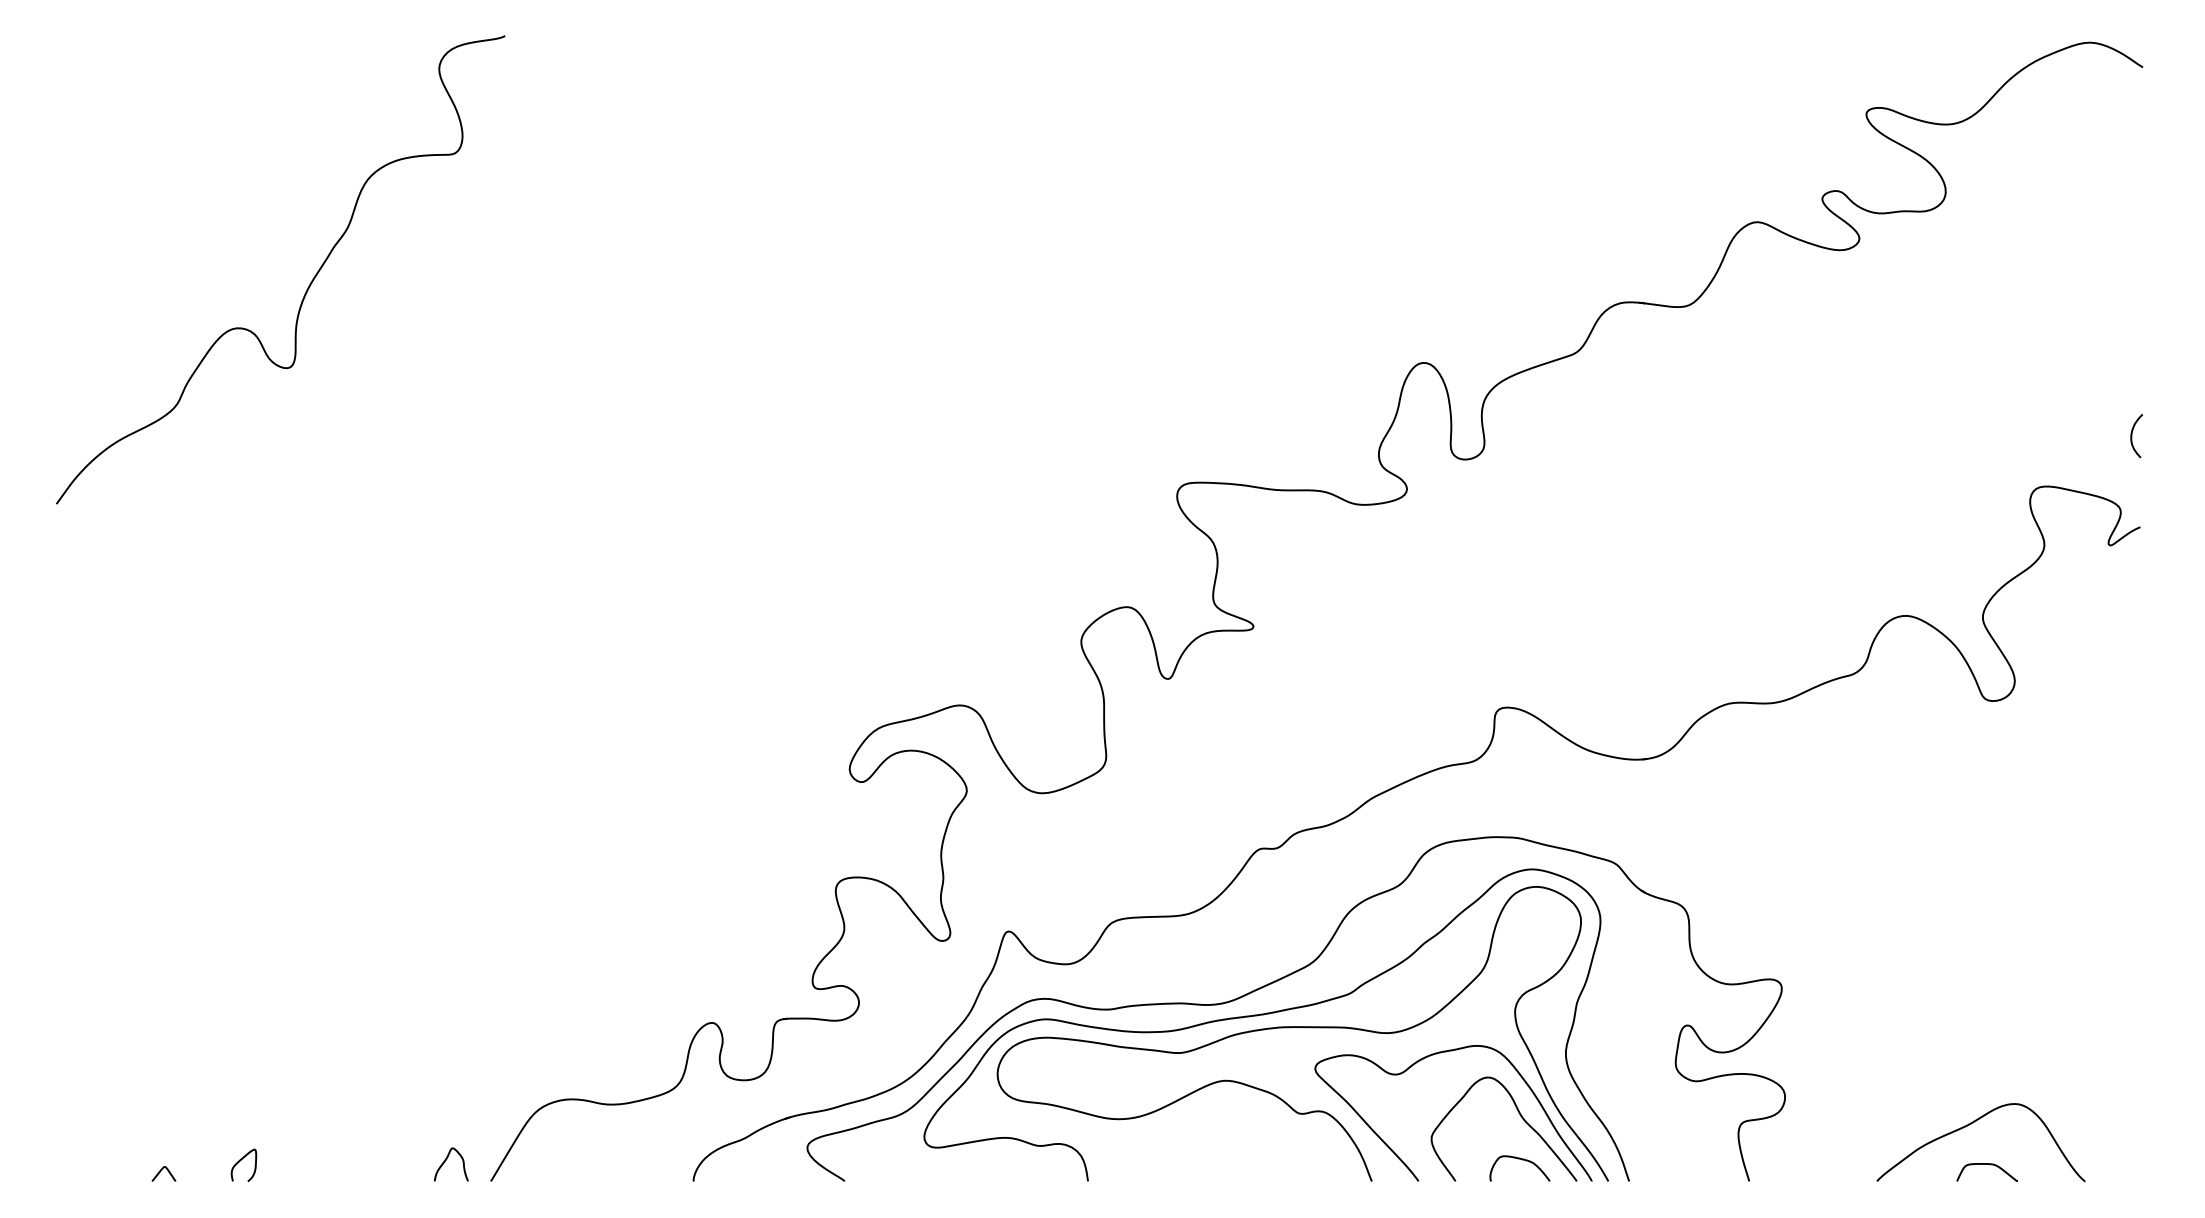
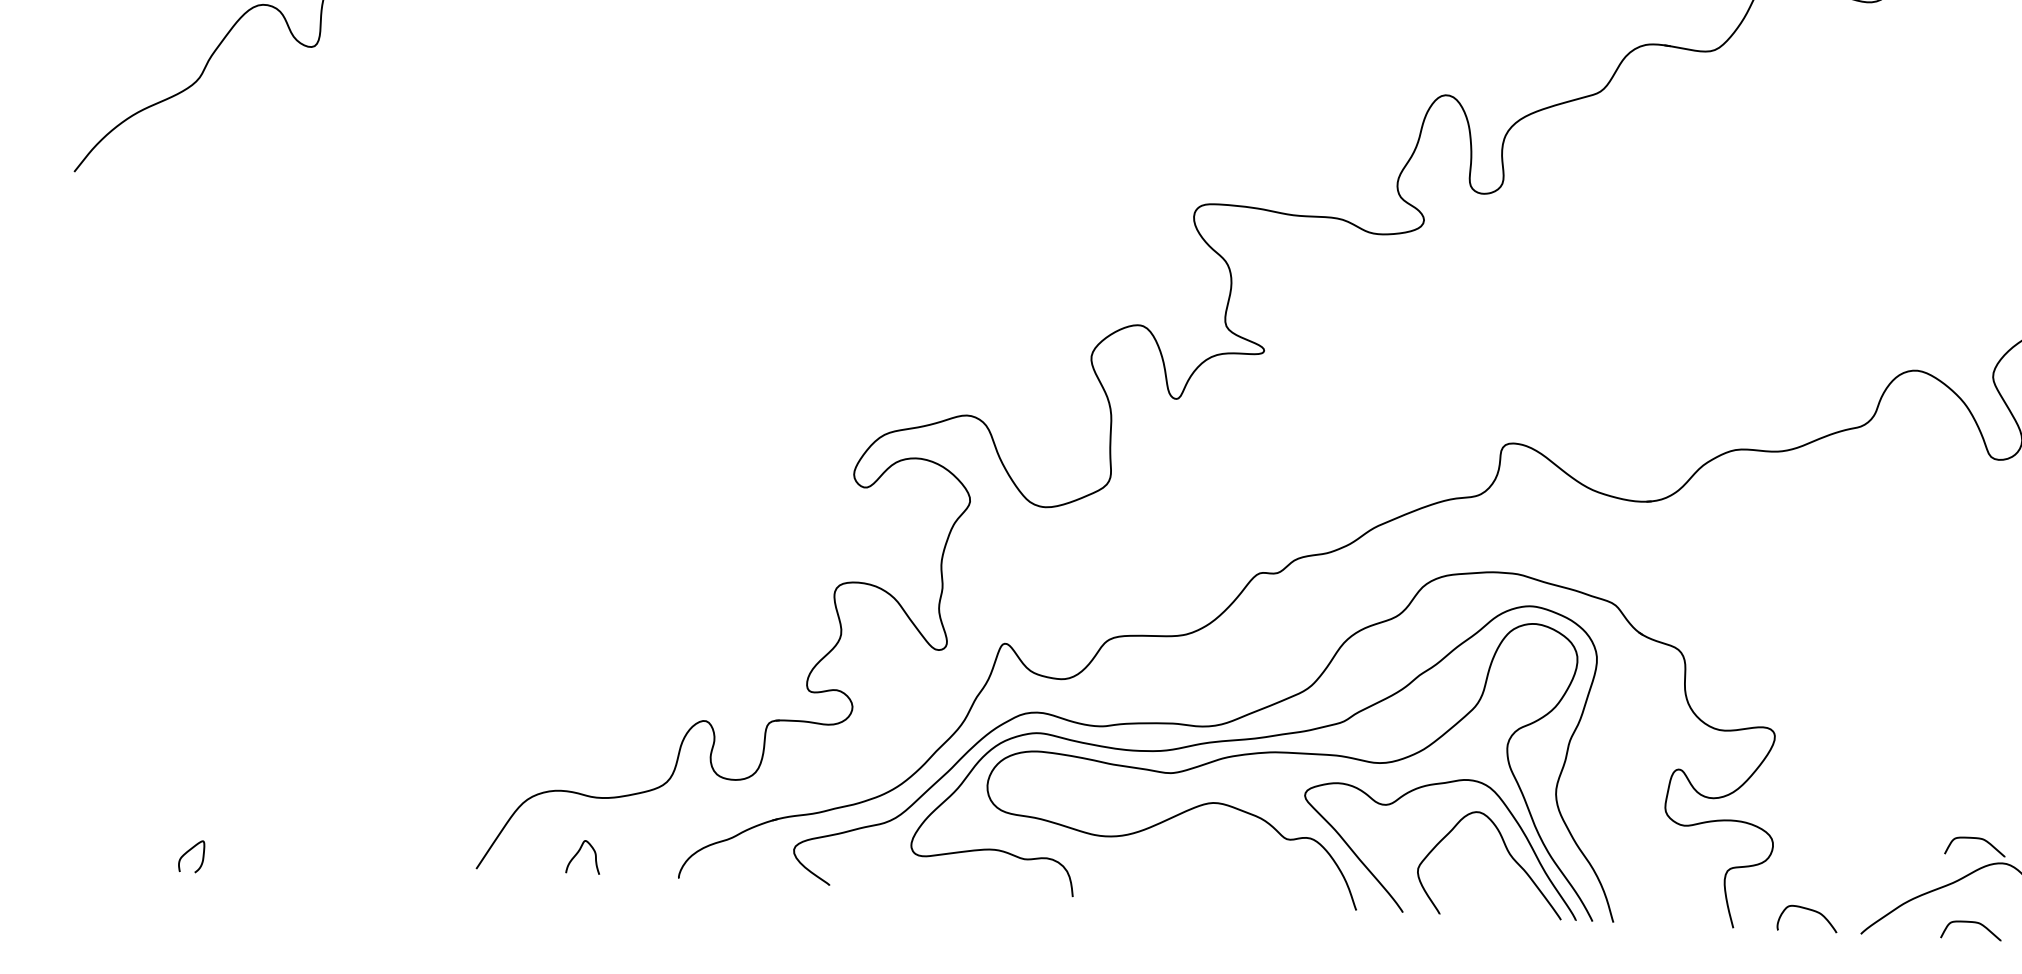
part: (1986, 1080) -> (1974, 838), added
curve: (1522, 1160) -> (1810, 910), moved
curve: (240, 1161) -> (188, 852), moved
curve: (445, 1162) -> (577, 854), moved
curve: (161, 1171) -> (147, 843), removed

